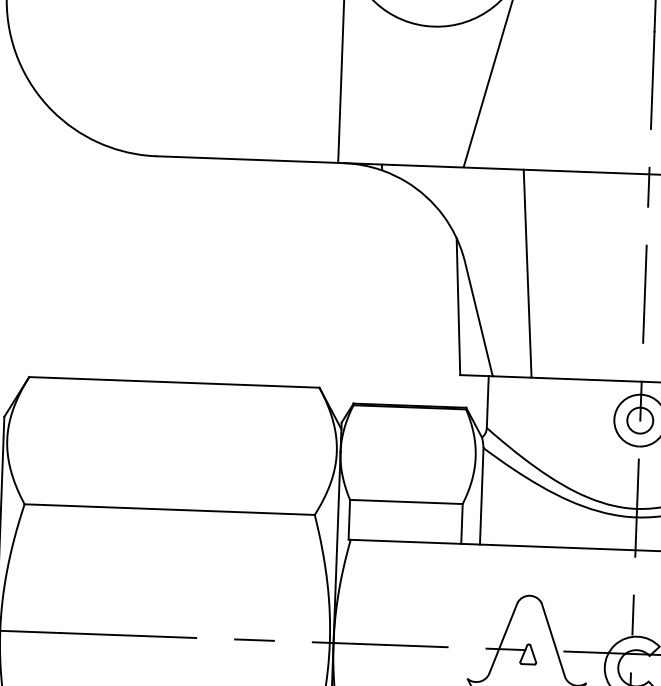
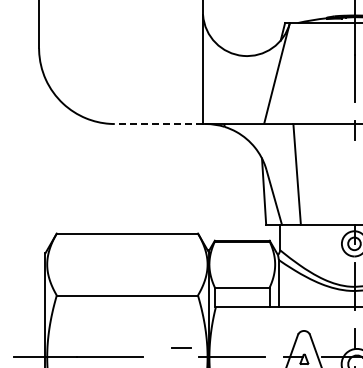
line: (246, 160) -> (158, 124), solid -> dashed
line: (644, 294) -> (354, 182), removed
line: (253, 638) -> (181, 347), moved

